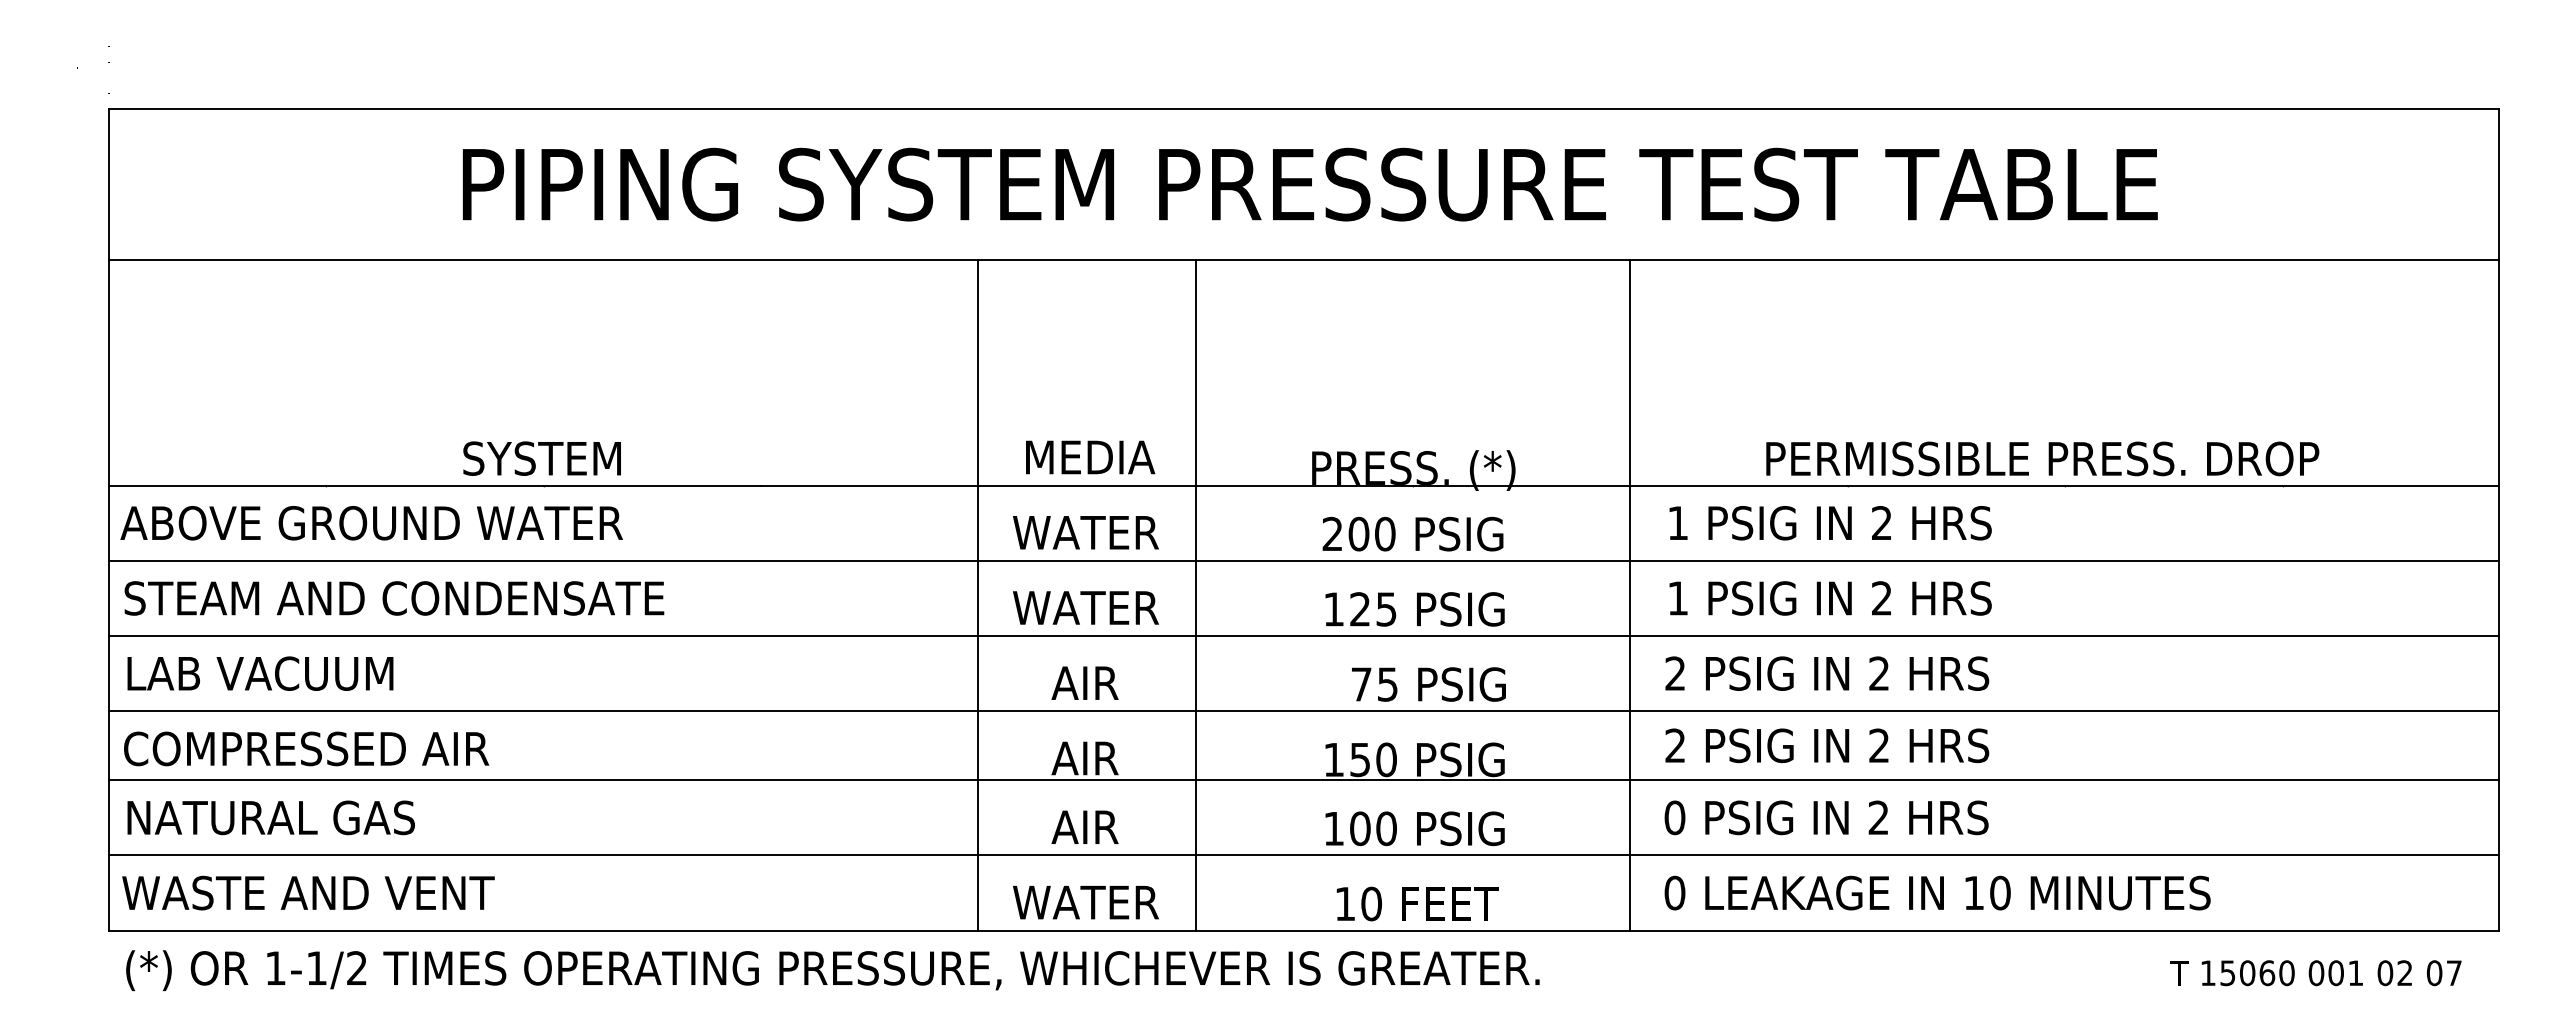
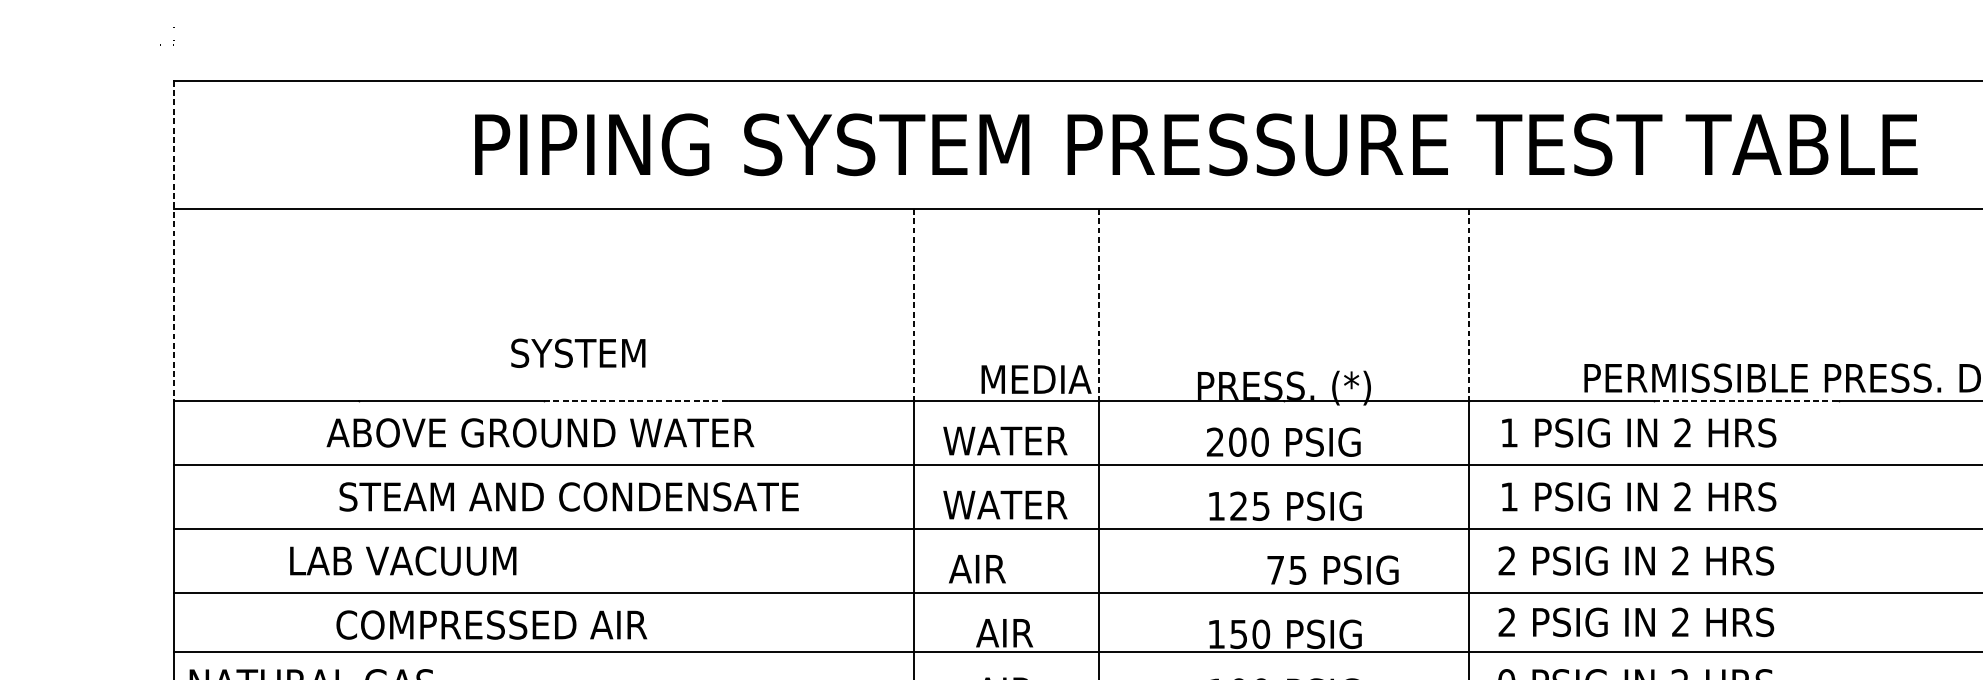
line: (108, 297) -> (173, 240), solid -> dashed
line: (978, 372) -> (913, 304), solid -> dashed
line: (1195, 372) -> (1098, 304), solid -> dashed
line: (1630, 372) -> (1468, 304), solid -> dashed
text: (1090, 457) -> (1036, 379), moved
text: (541, 458) -> (577, 353), moved
line: (652, 485) -> (636, 400), solid -> dashed
line: (1956, 485) -> (1746, 400), solid -> dashed
text: (371, 523) -> (540, 433), moved
text: (394, 598) -> (569, 497), moved
text: (260, 673) -> (403, 560), moved
text: (1084, 682) -> (976, 568), moved
text: (1428, 684) -> (1332, 570), moved
text: (306, 748) -> (491, 624), moved

